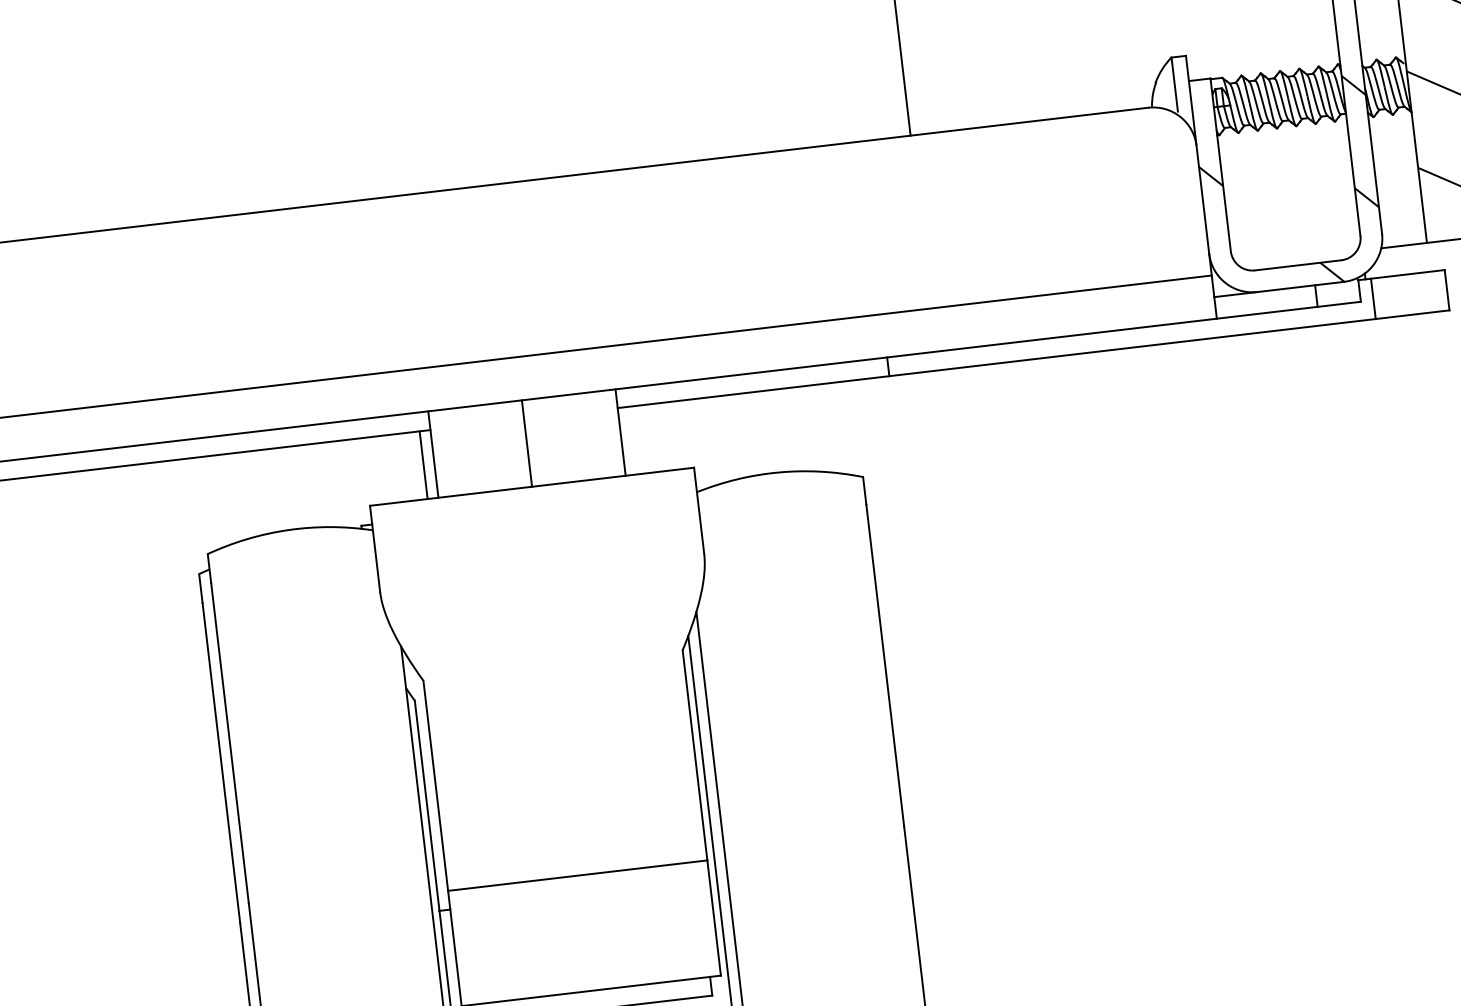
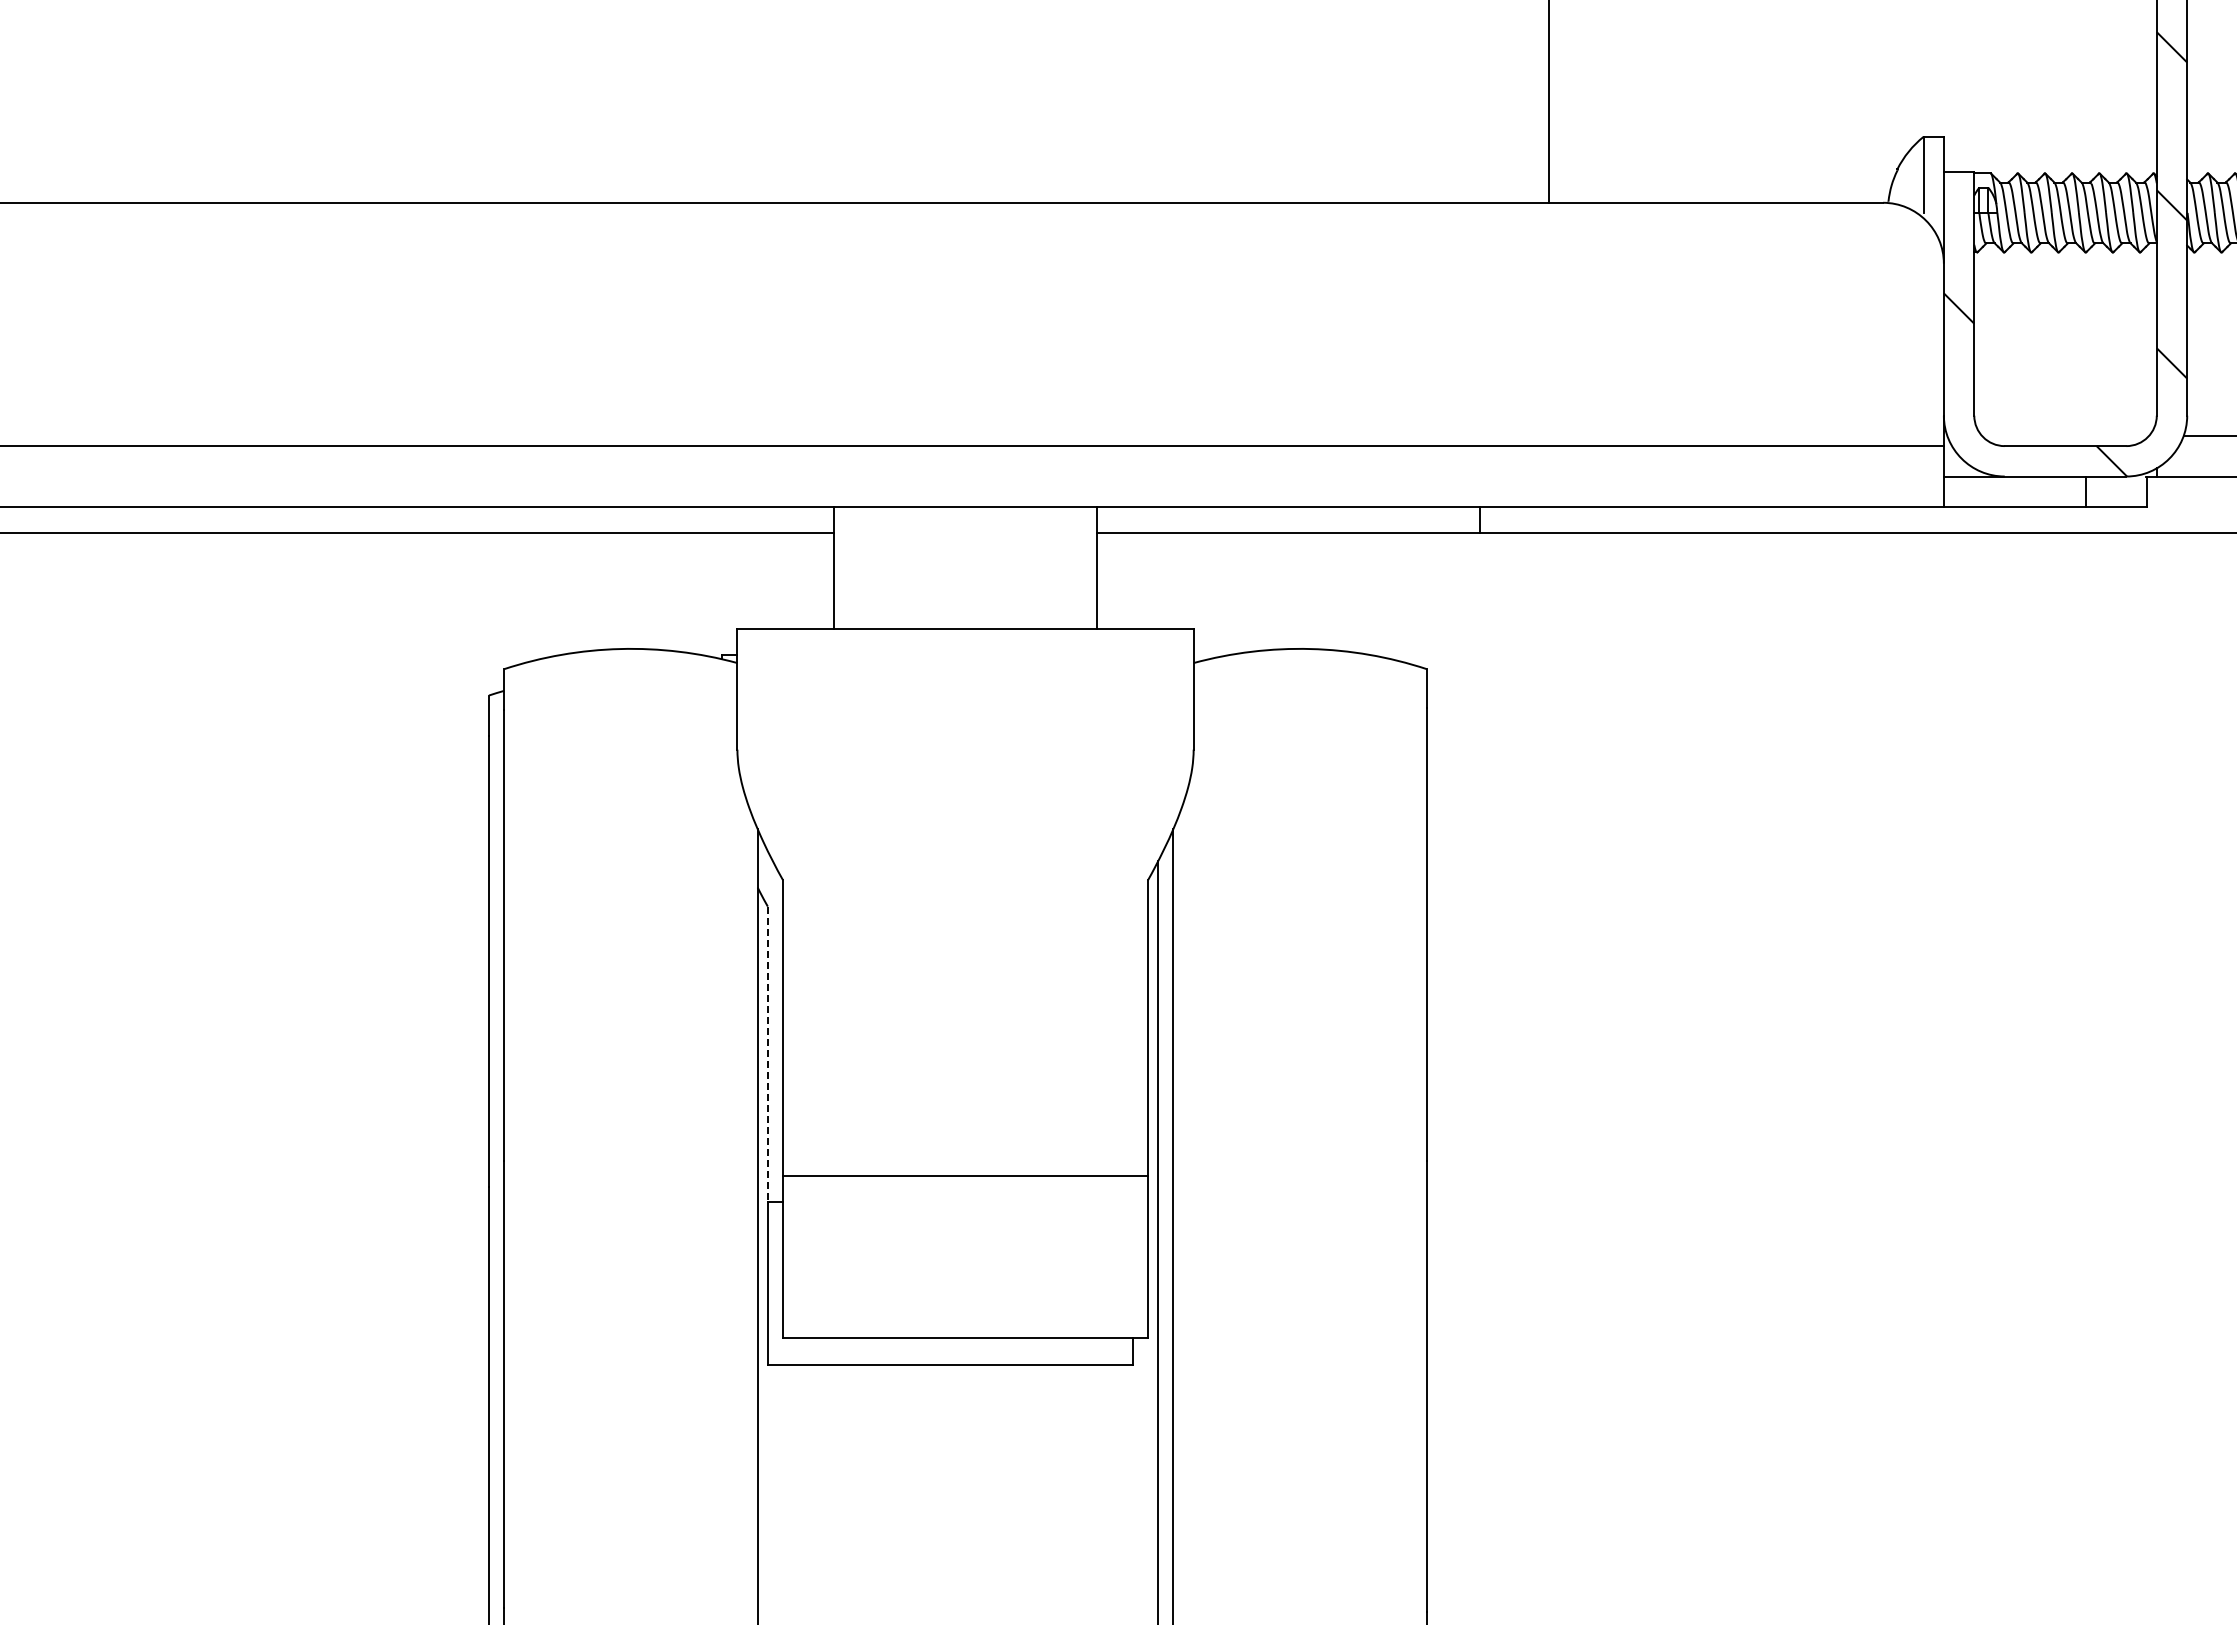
line: (1373, 298) -> (2164, 504), removed
line: (526, 443) -> (965, 567), removed
line: (423, 464) -> (818, 580), removed
line: (426, 805) -> (767, 1054), solid -> dashed

